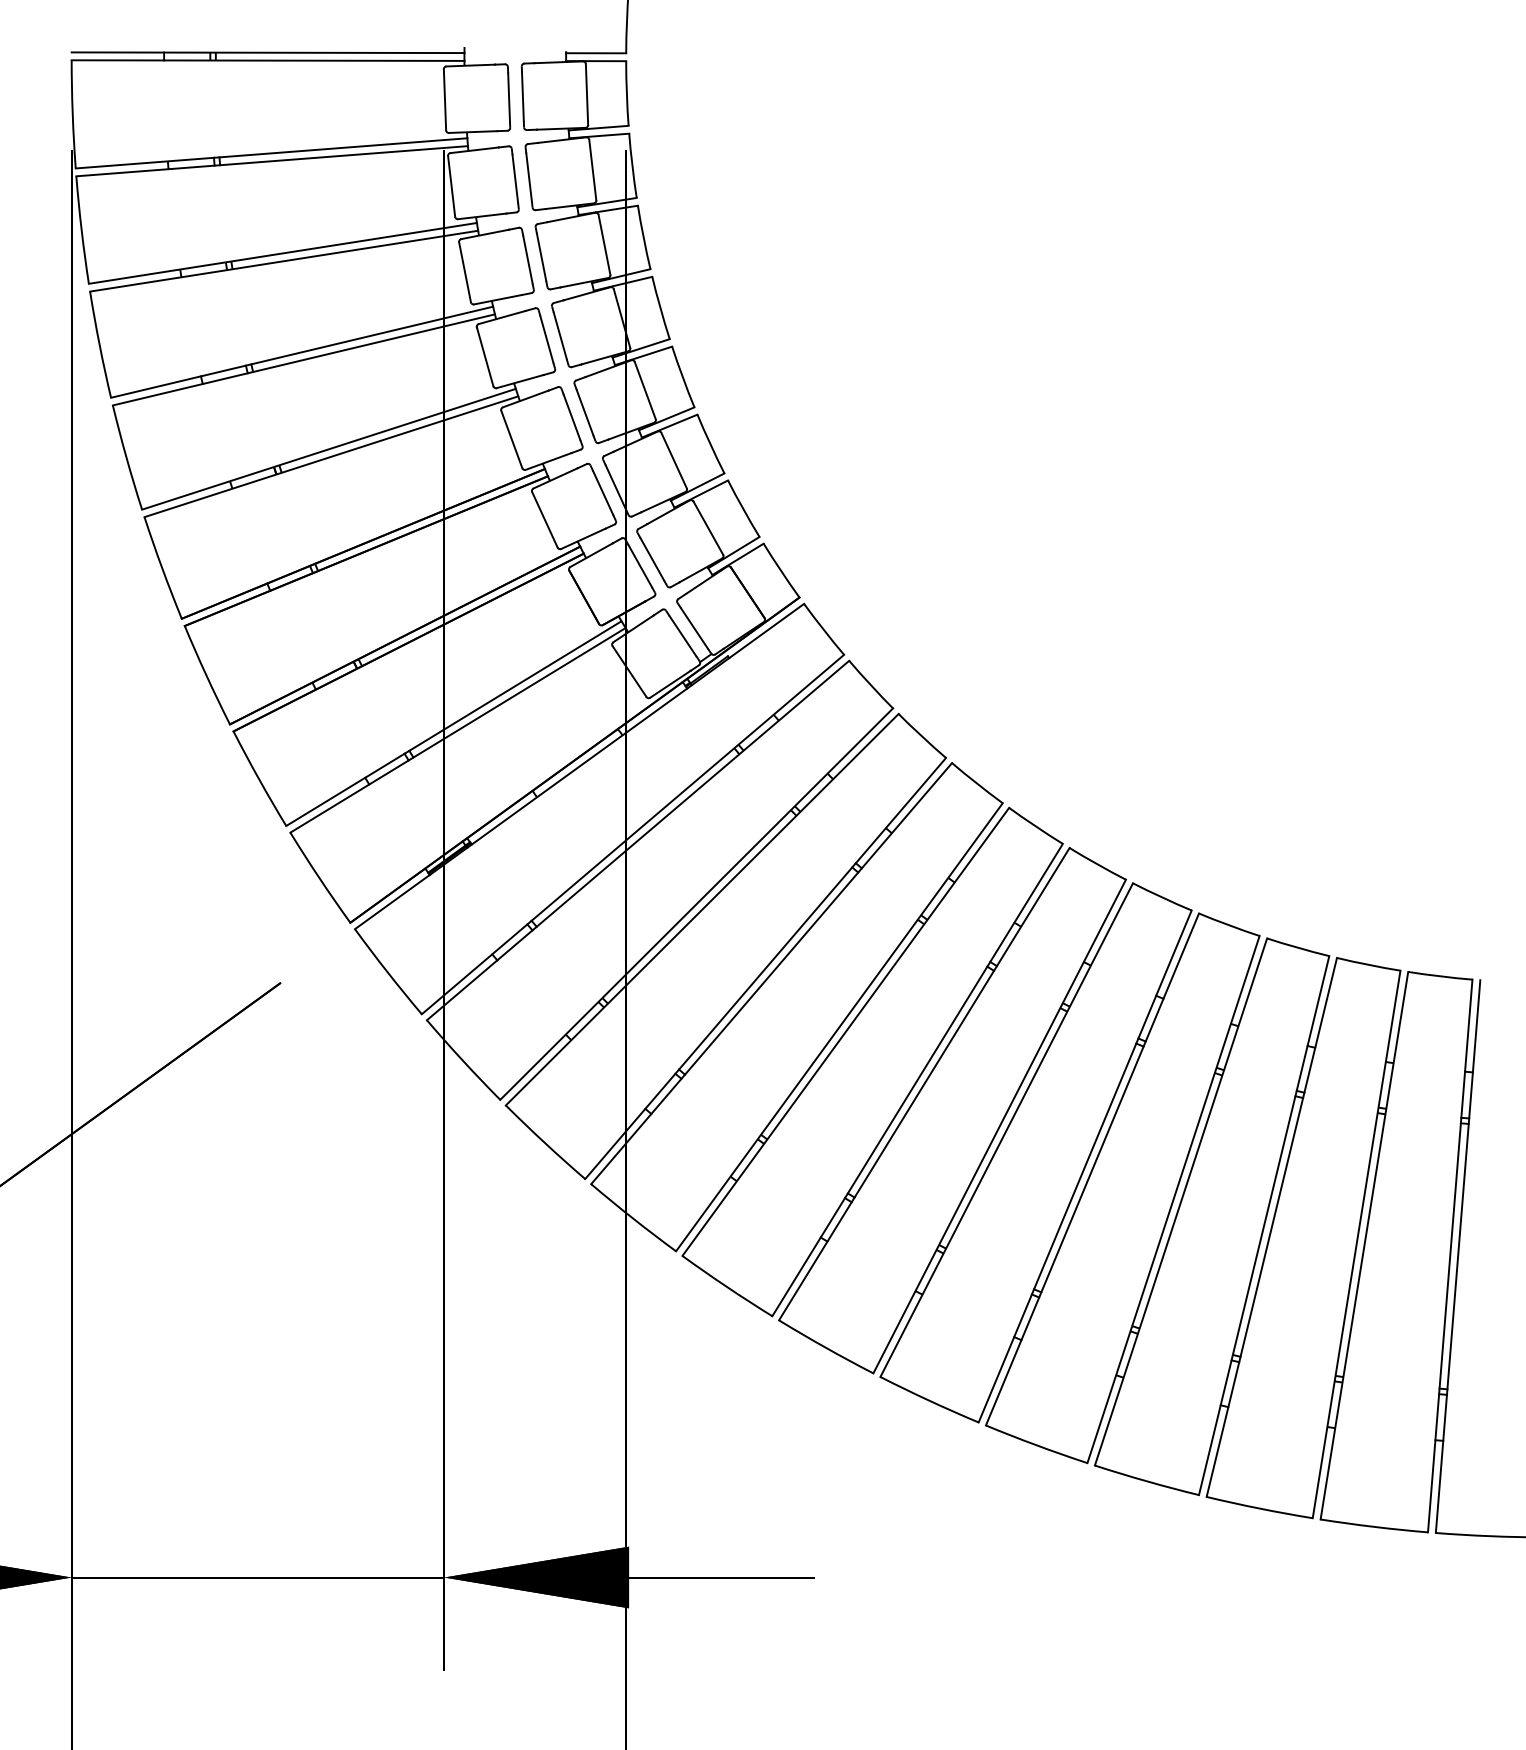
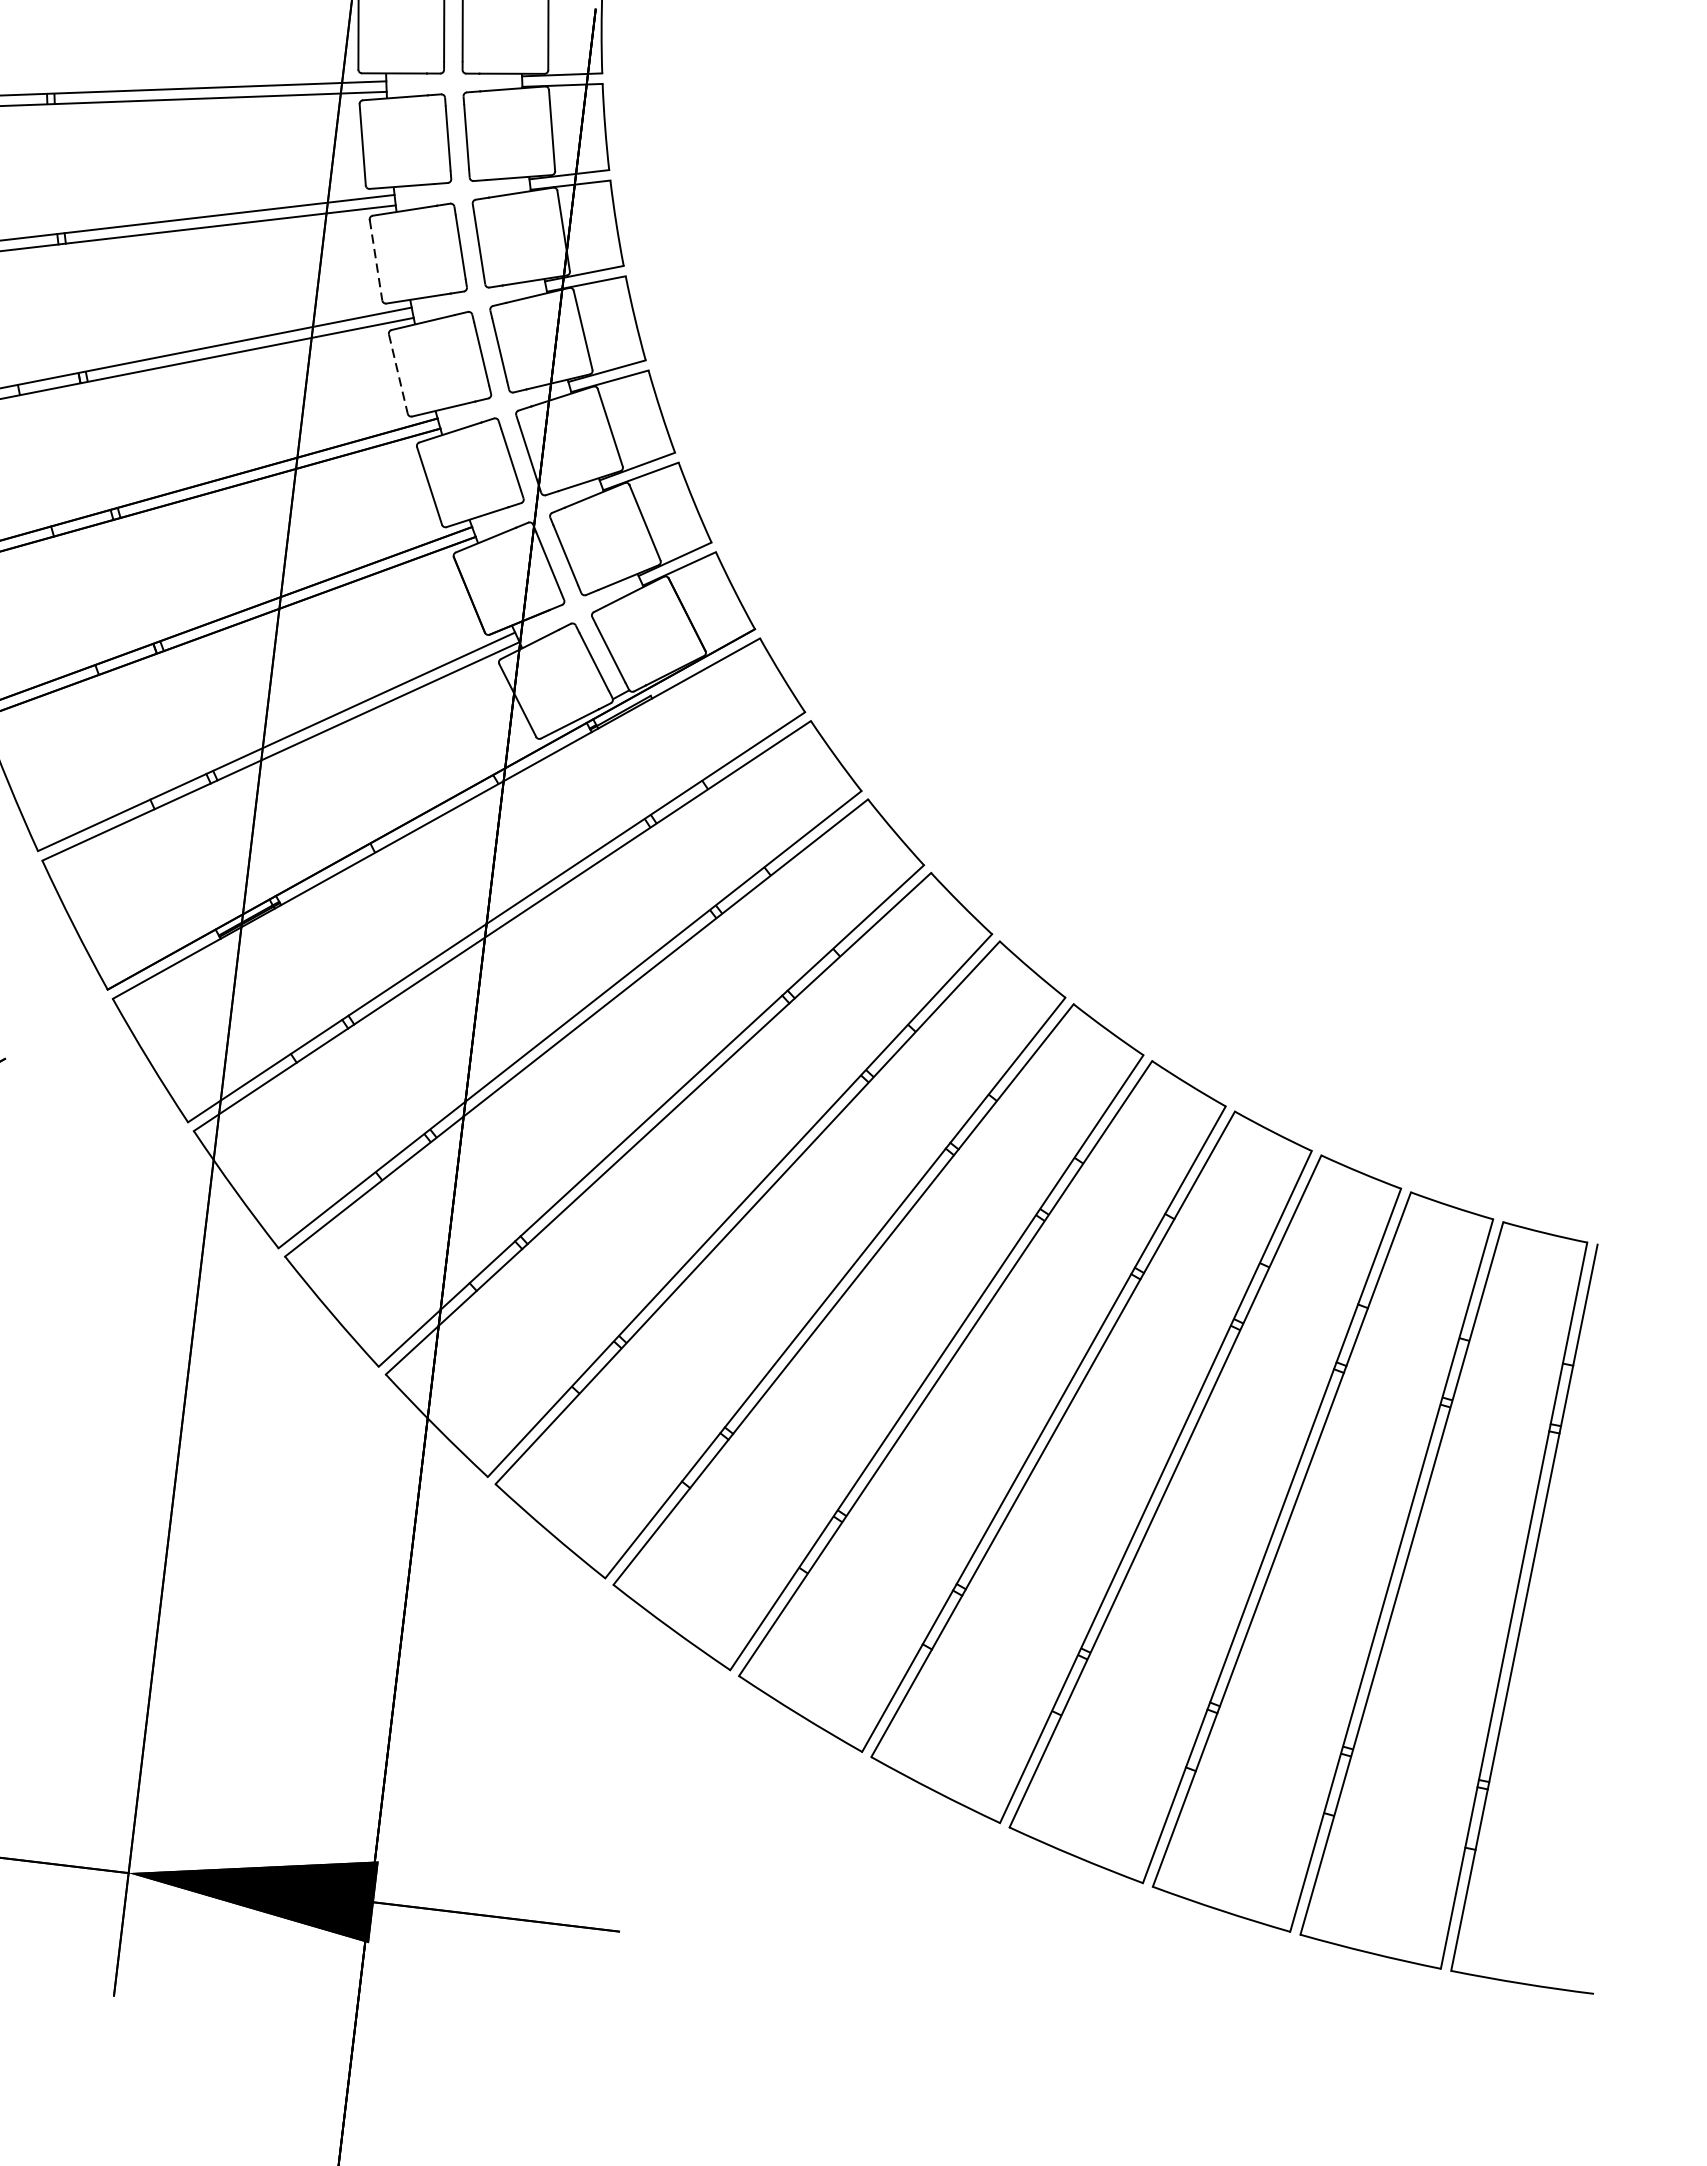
line: (485, 357) -> (376, 261), solid -> dashed
line: (512, 440) -> (399, 375), solid -> dashed

